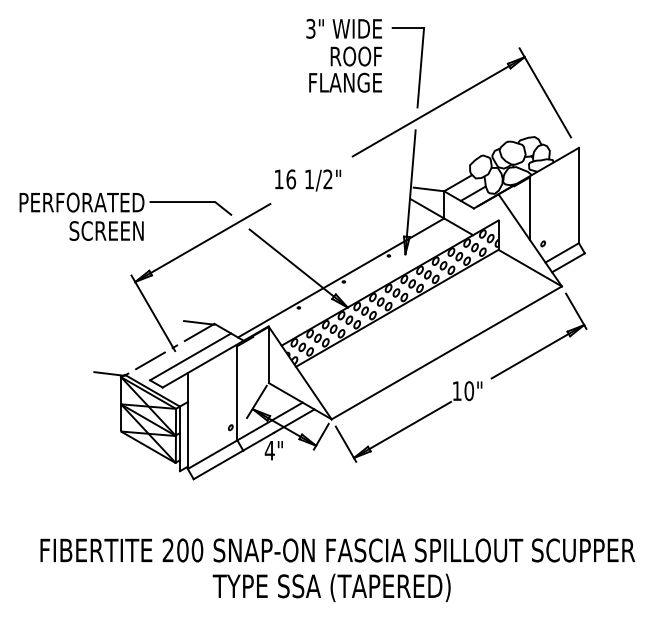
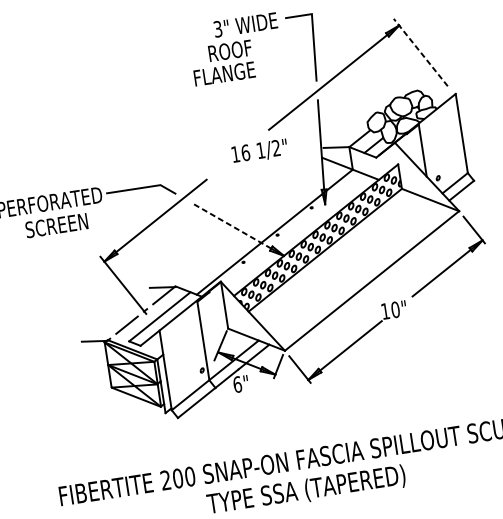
text: (345, 69) -> (222, 62), moved
line: (545, 92) -> (420, 52), solid -> dashed
text: (308, 180) -> (260, 151), moved
text: (106, 230) -> (56, 225), moved
line: (291, 262) -> (231, 225), solid -> dashed
text: (269, 450) -> (237, 384), 4" -> 6"

